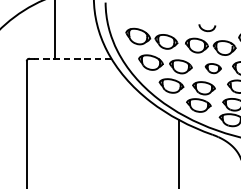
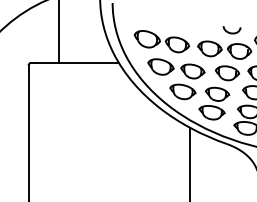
curve: (206, 30) -> (231, 32), moved
line: (72, 59) -> (77, 63), dashed -> solid
part: (213, 68) -> (227, 73), size x1.43

